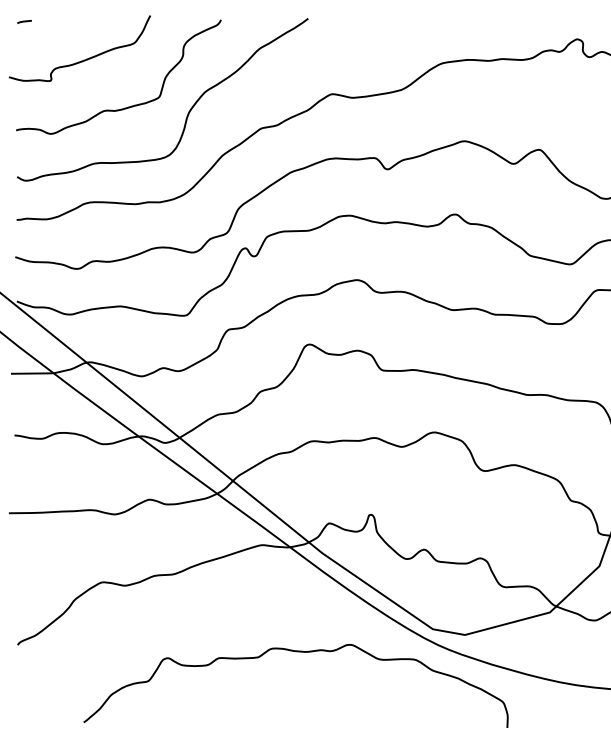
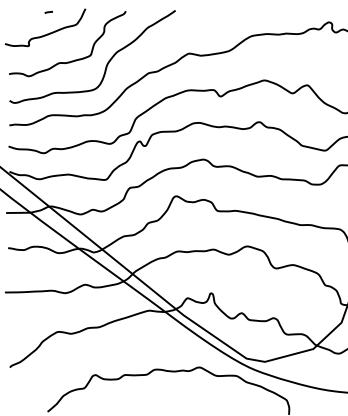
line: (23, 20) -> (48, 11), moved

